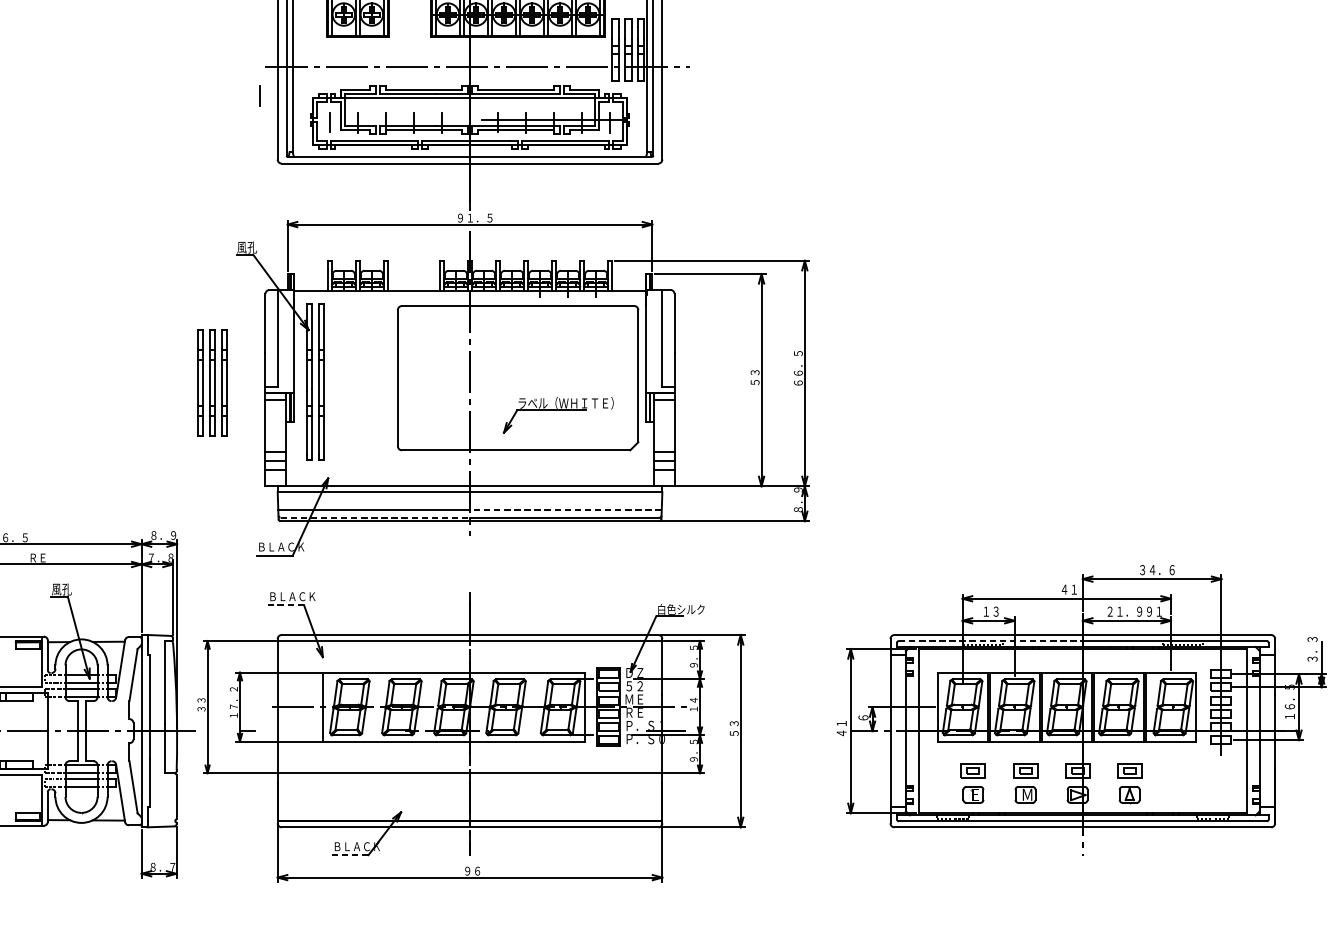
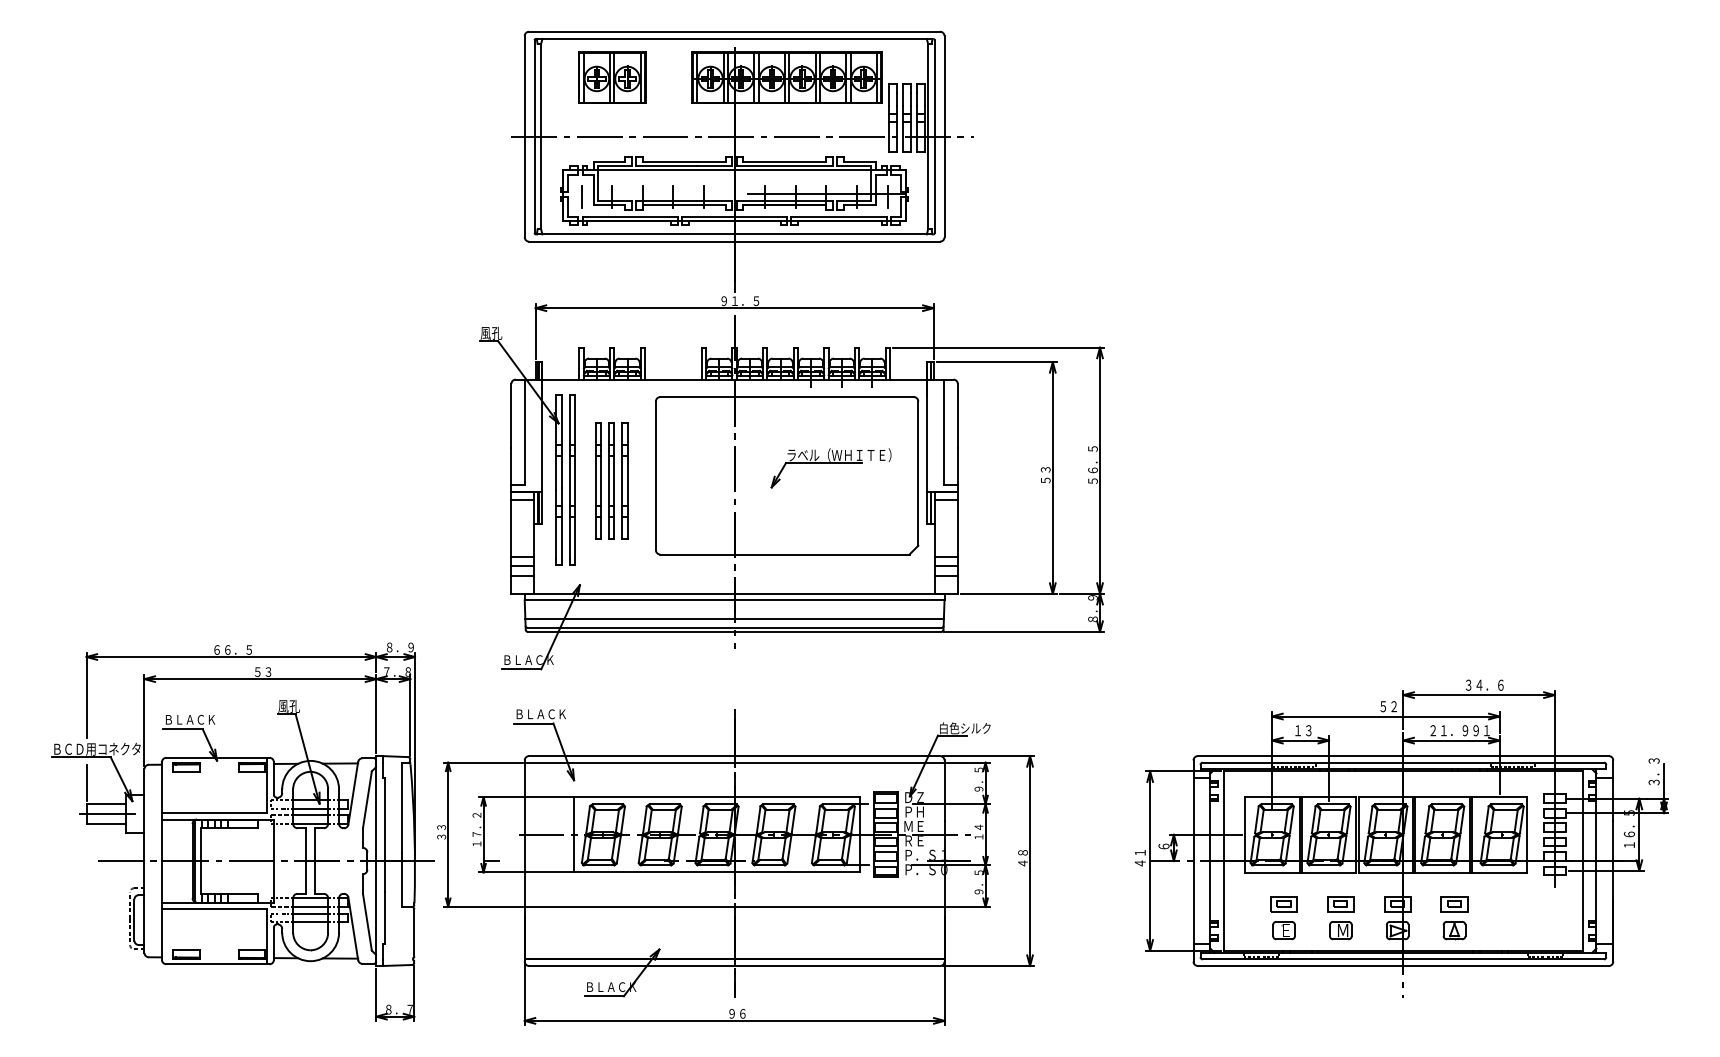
line: (260, 95) -> (505, 167), removed
part: (212, 382) -> (611, 480), moved
text: (797, 382) -> (1092, 480), ６６．５ -> ５６．５
part: (557, 415) -> (830, 468), moved
line: (566, 509) -> (839, 619), dashed -> solid
line: (375, 517) -> (631, 627), dashed -> solid
text: (38, 557) -> (263, 671), ＲＥ -> ５３
text: (1069, 589) -> (1388, 706), ４１ -> ５２
line: (285, 605) -> (533, 723), dashed -> solid
line: (991, 640) -> (1303, 762), dashed -> solid
text: (634, 685) -> (914, 811), ５２ -> ＰＨ
text: (733, 728) -> (1022, 858), ５３ -> ４８
line: (350, 855) -> (604, 996), dashed -> solid

